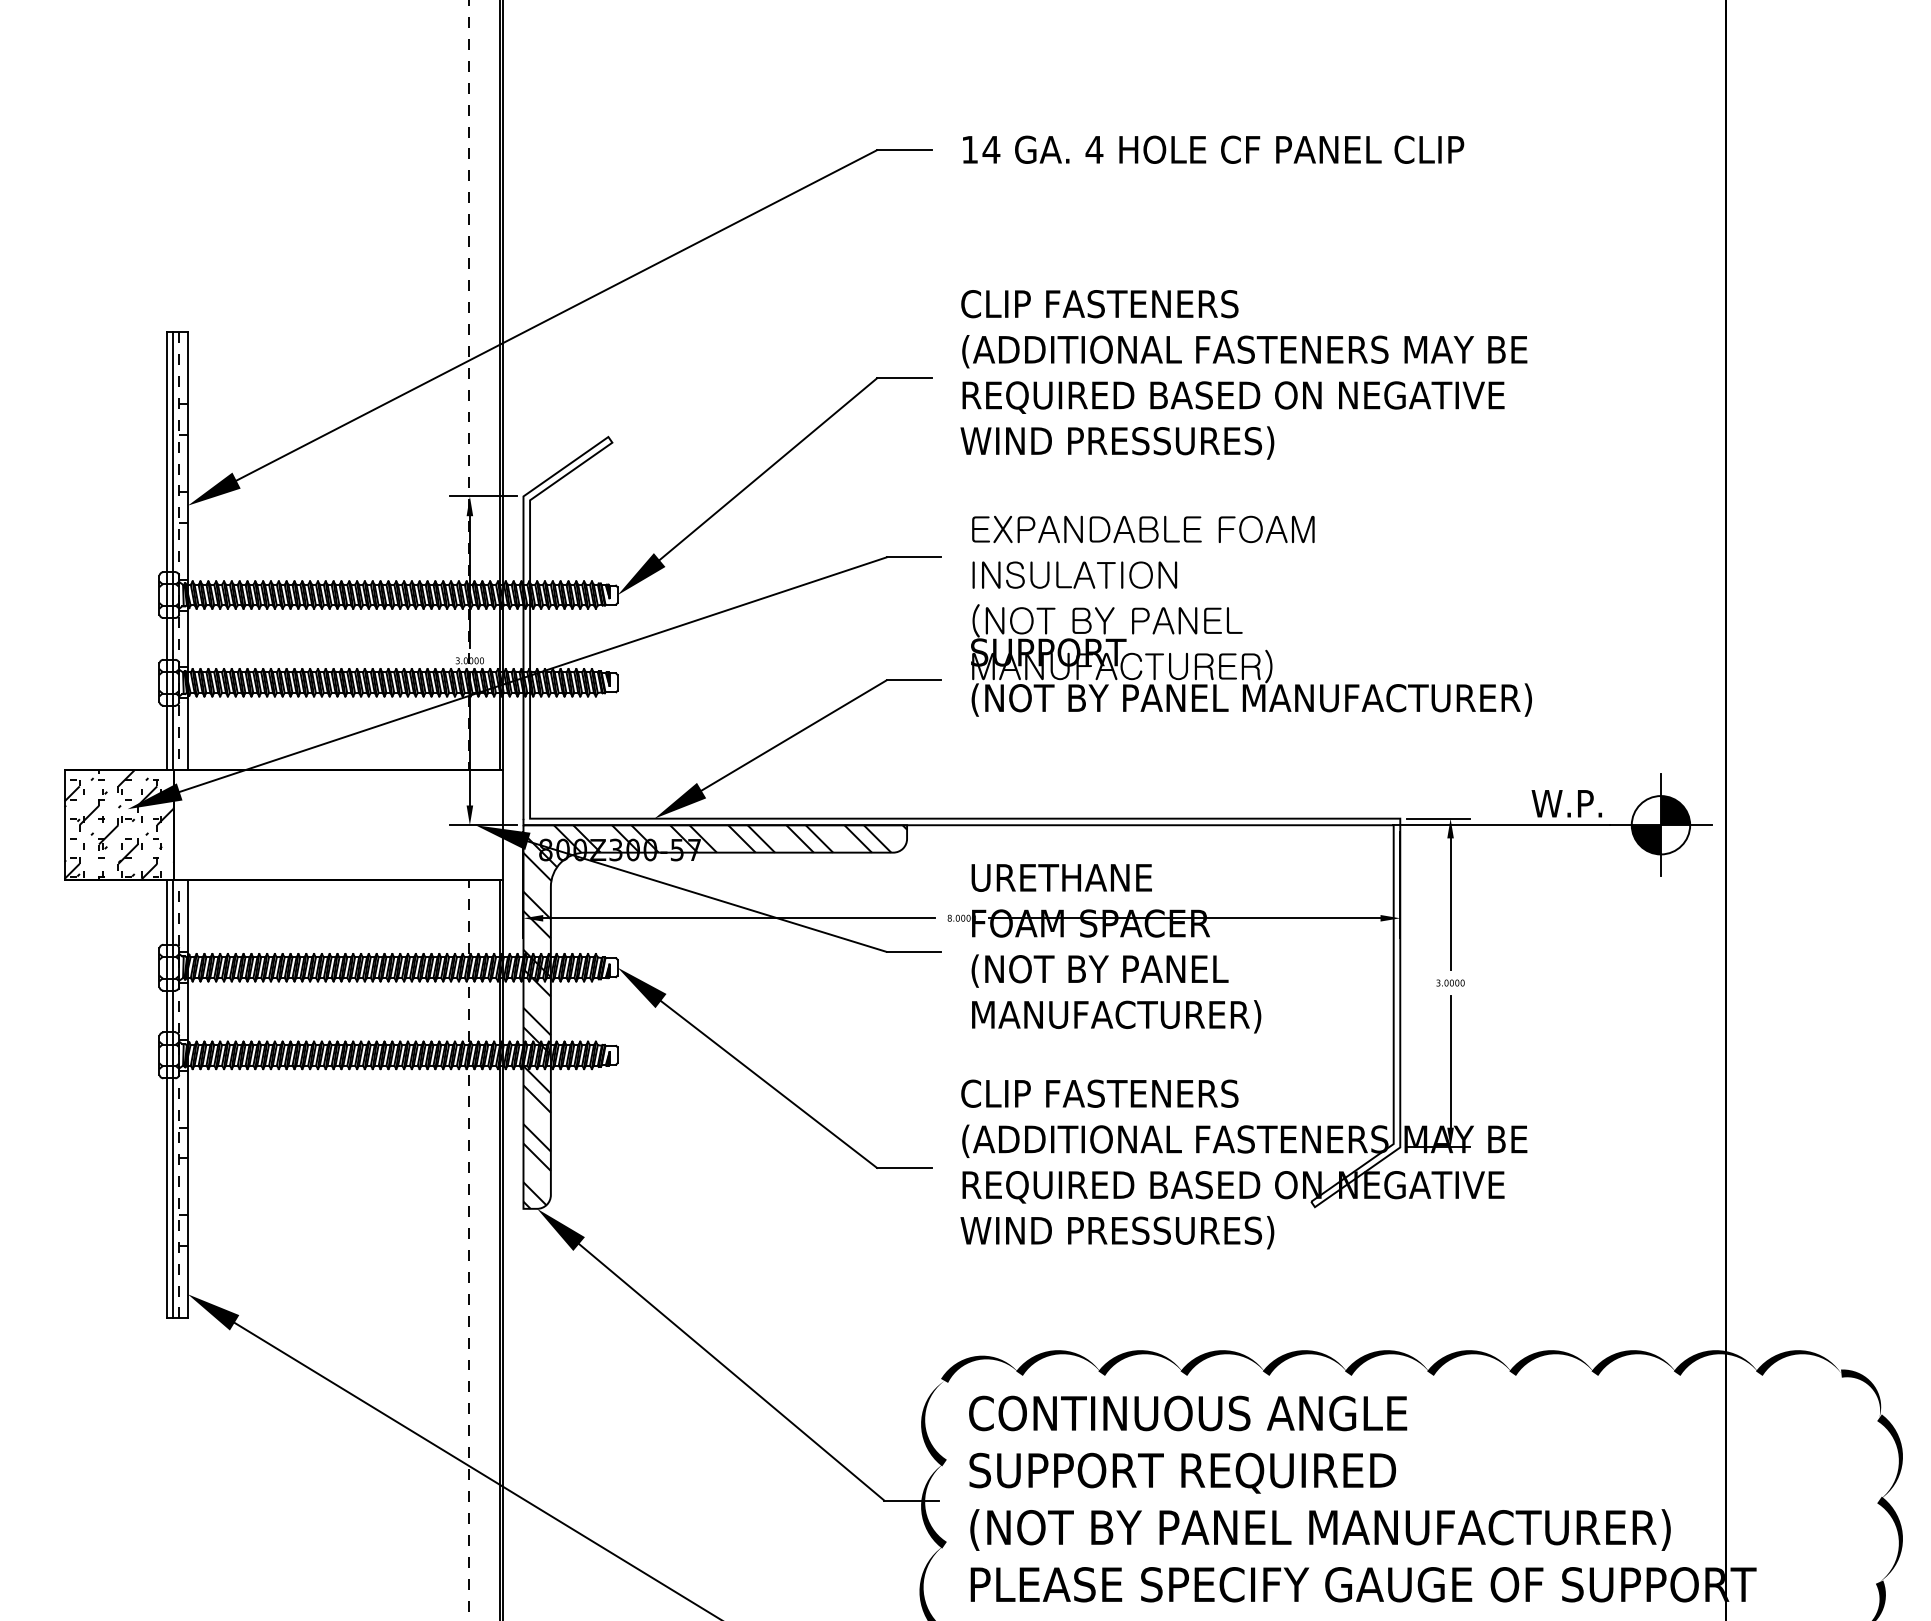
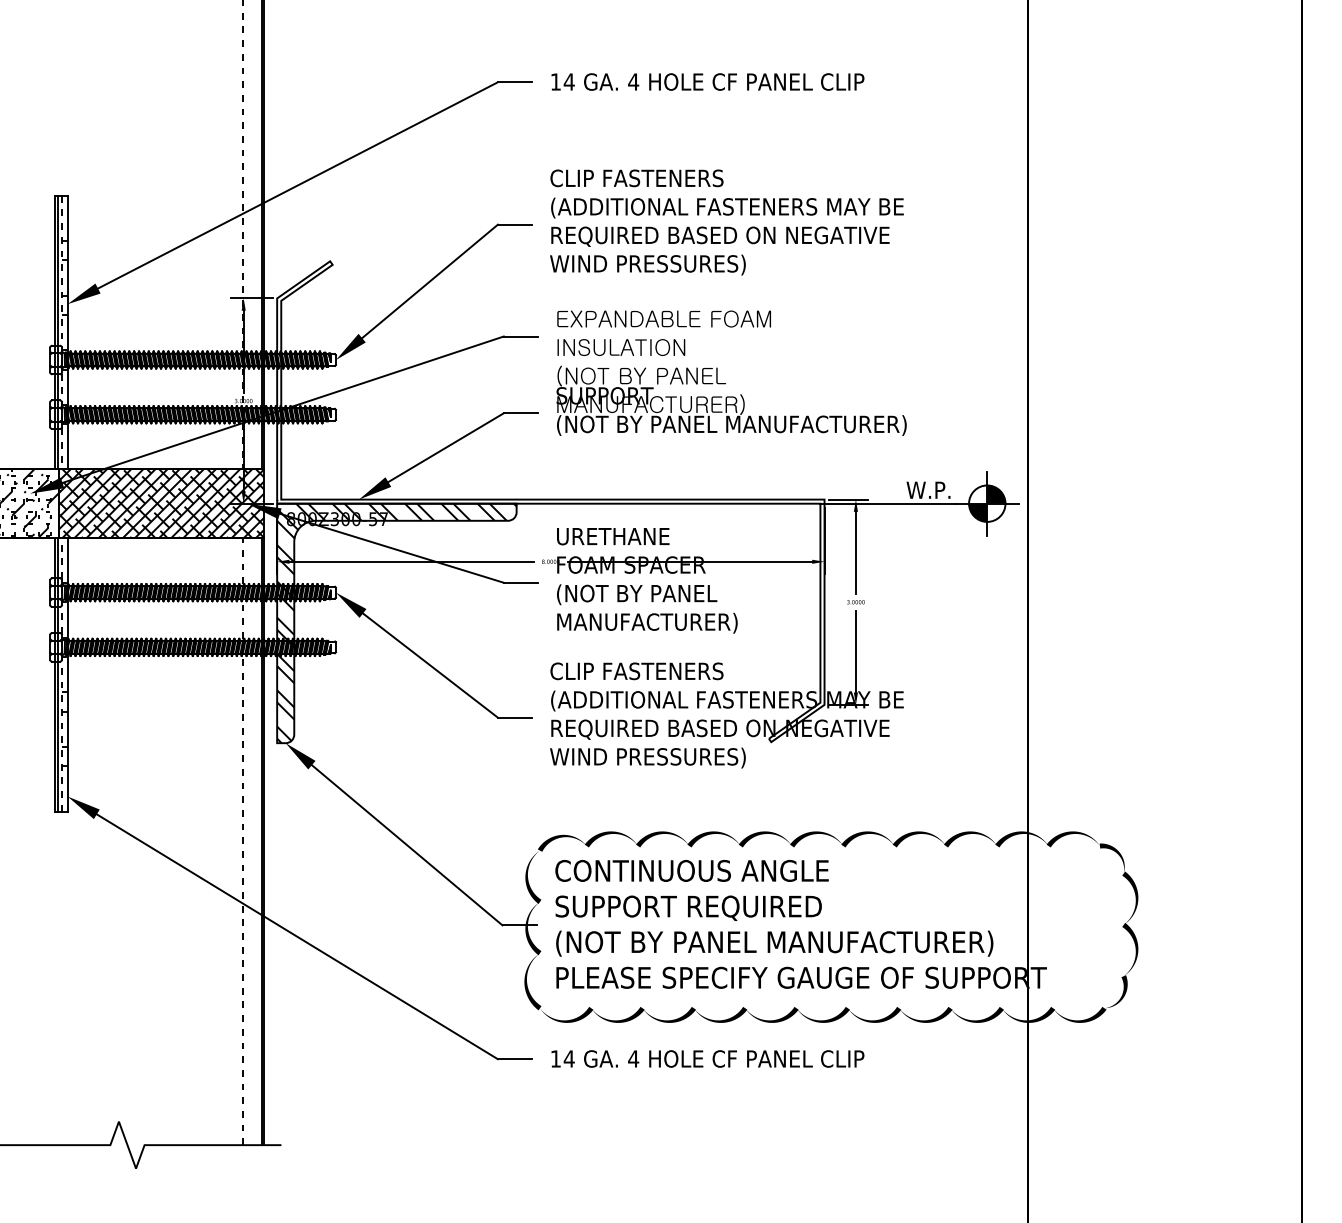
hatch: (338, 824) -> (161, 503), added

